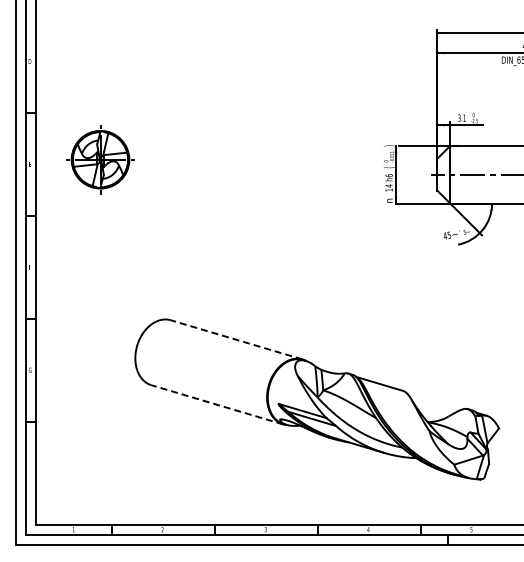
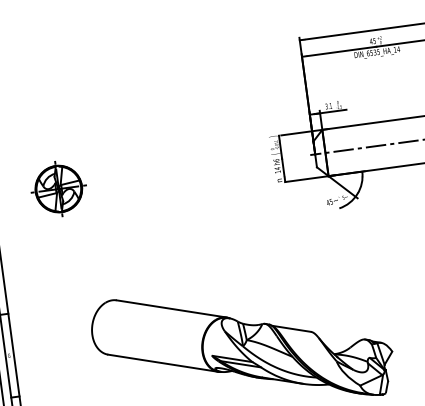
part: (100, 159) -> (58, 188), moved
line: (236, 339) -> (171, 308), dashed -> solid
line: (217, 404) -> (163, 362), dashed -> solid

